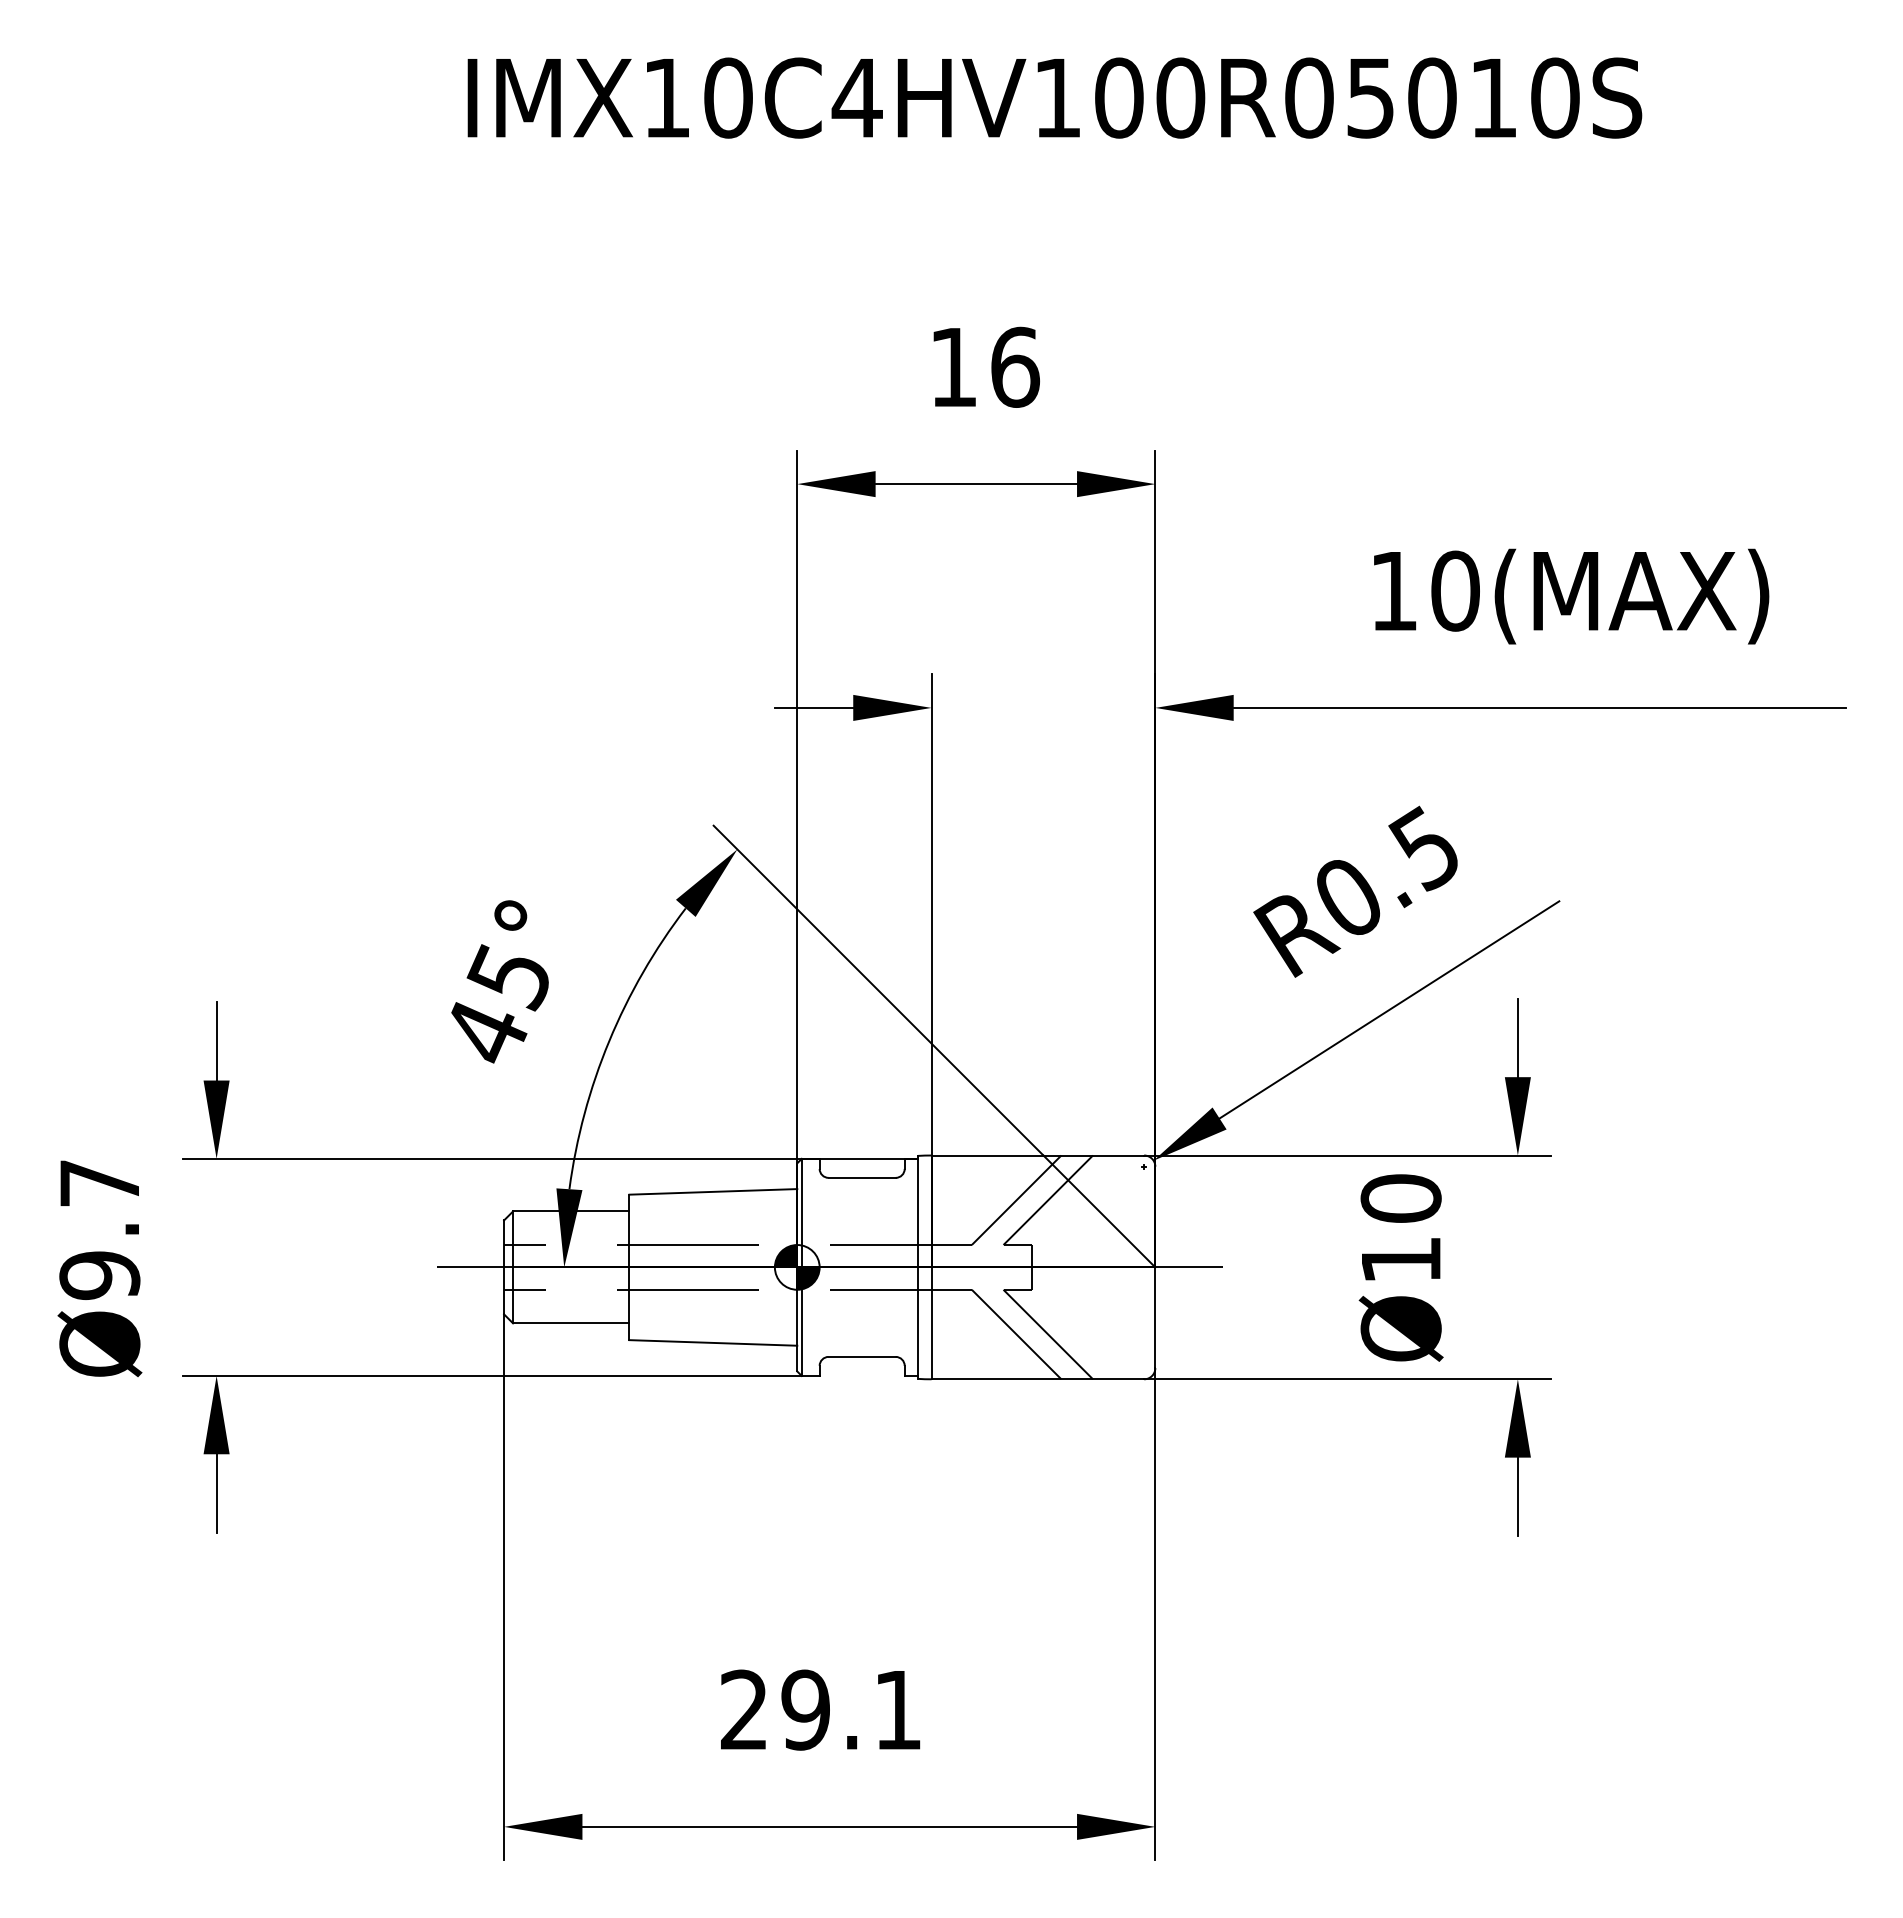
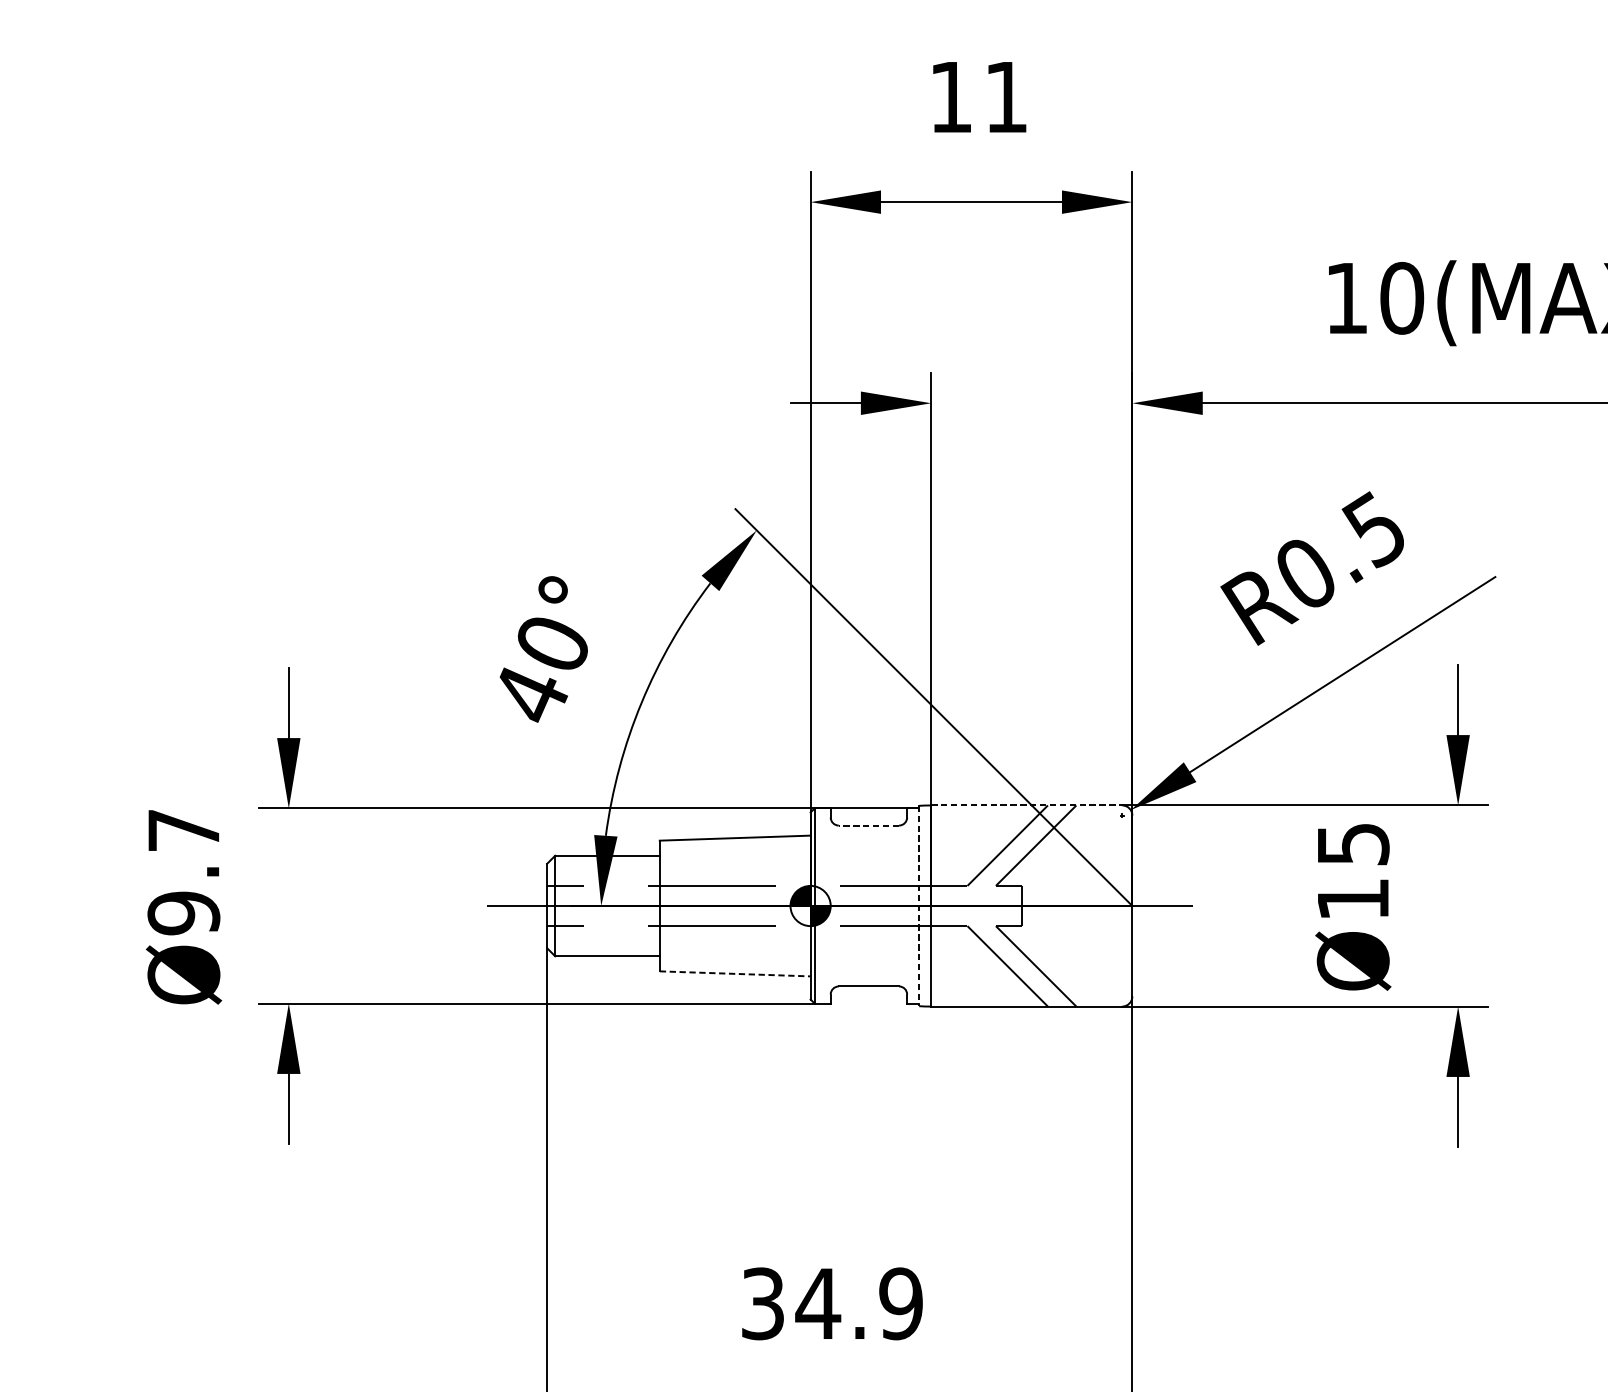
text: (1015, 366) -> (1006, 96), 16 -> 11
text: (507, 977) -> (550, 645), 45° -> 40°
line: (1038, 1155) -> (1027, 805), solid -> dashed
line: (862, 1177) -> (869, 825), solid -> dashed
text: (1400, 1198) -> (1352, 844), Ø10 -> Ø15
line: (918, 1267) -> (919, 906), solid -> dashed
line: (713, 1342) -> (735, 973), solid -> dashed
text: (821, 1709) -> (832, 1303), 29.1 -> 34.9

